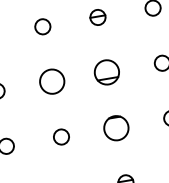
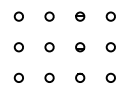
part: (107, 72) -> (80, 47), size x0.62
circle: (52, 82) -> (49, 47), size x0.62
part: (117, 126) -> (80, 77), size x0.62

